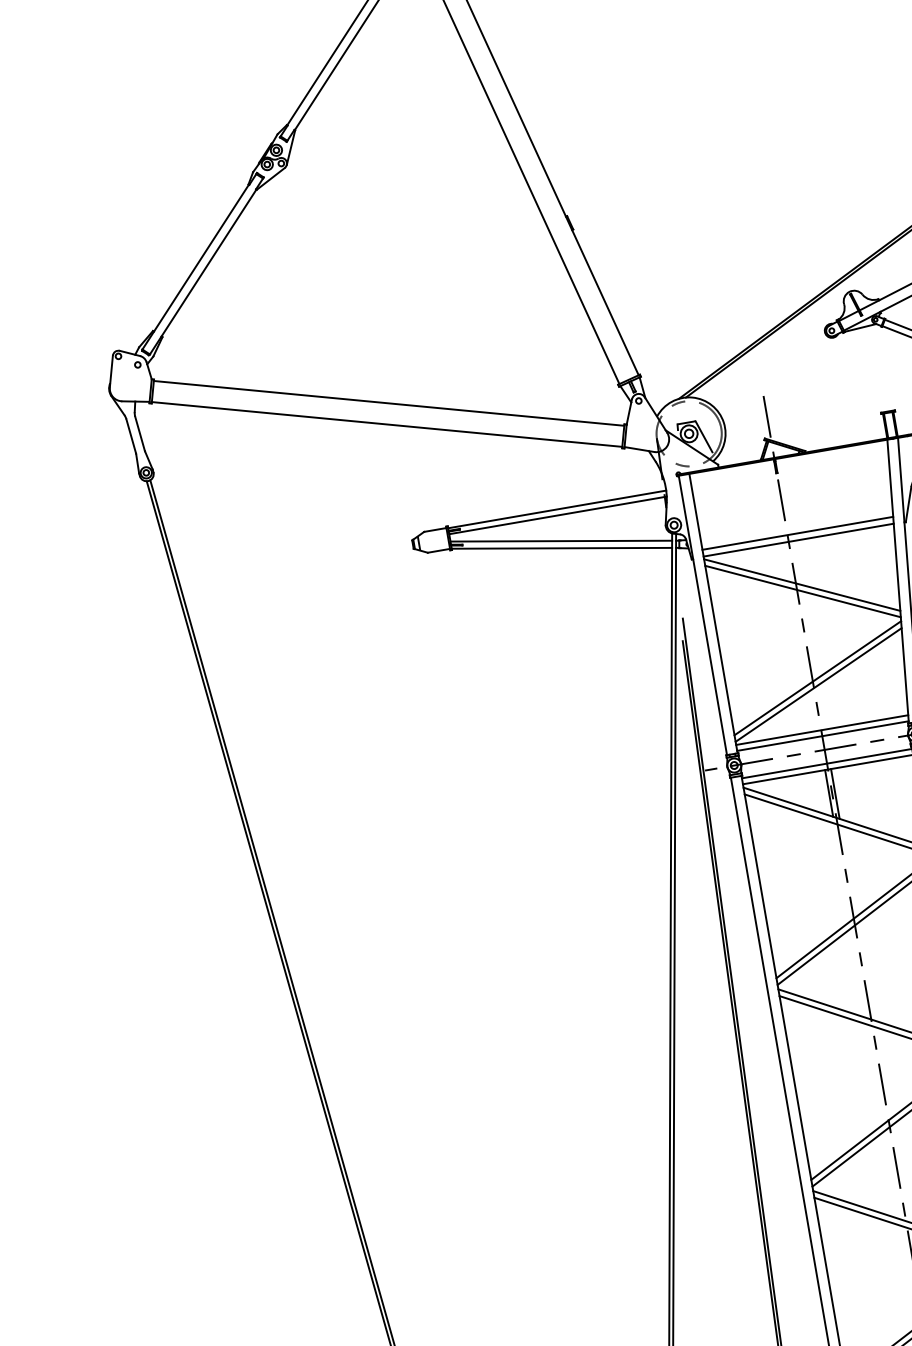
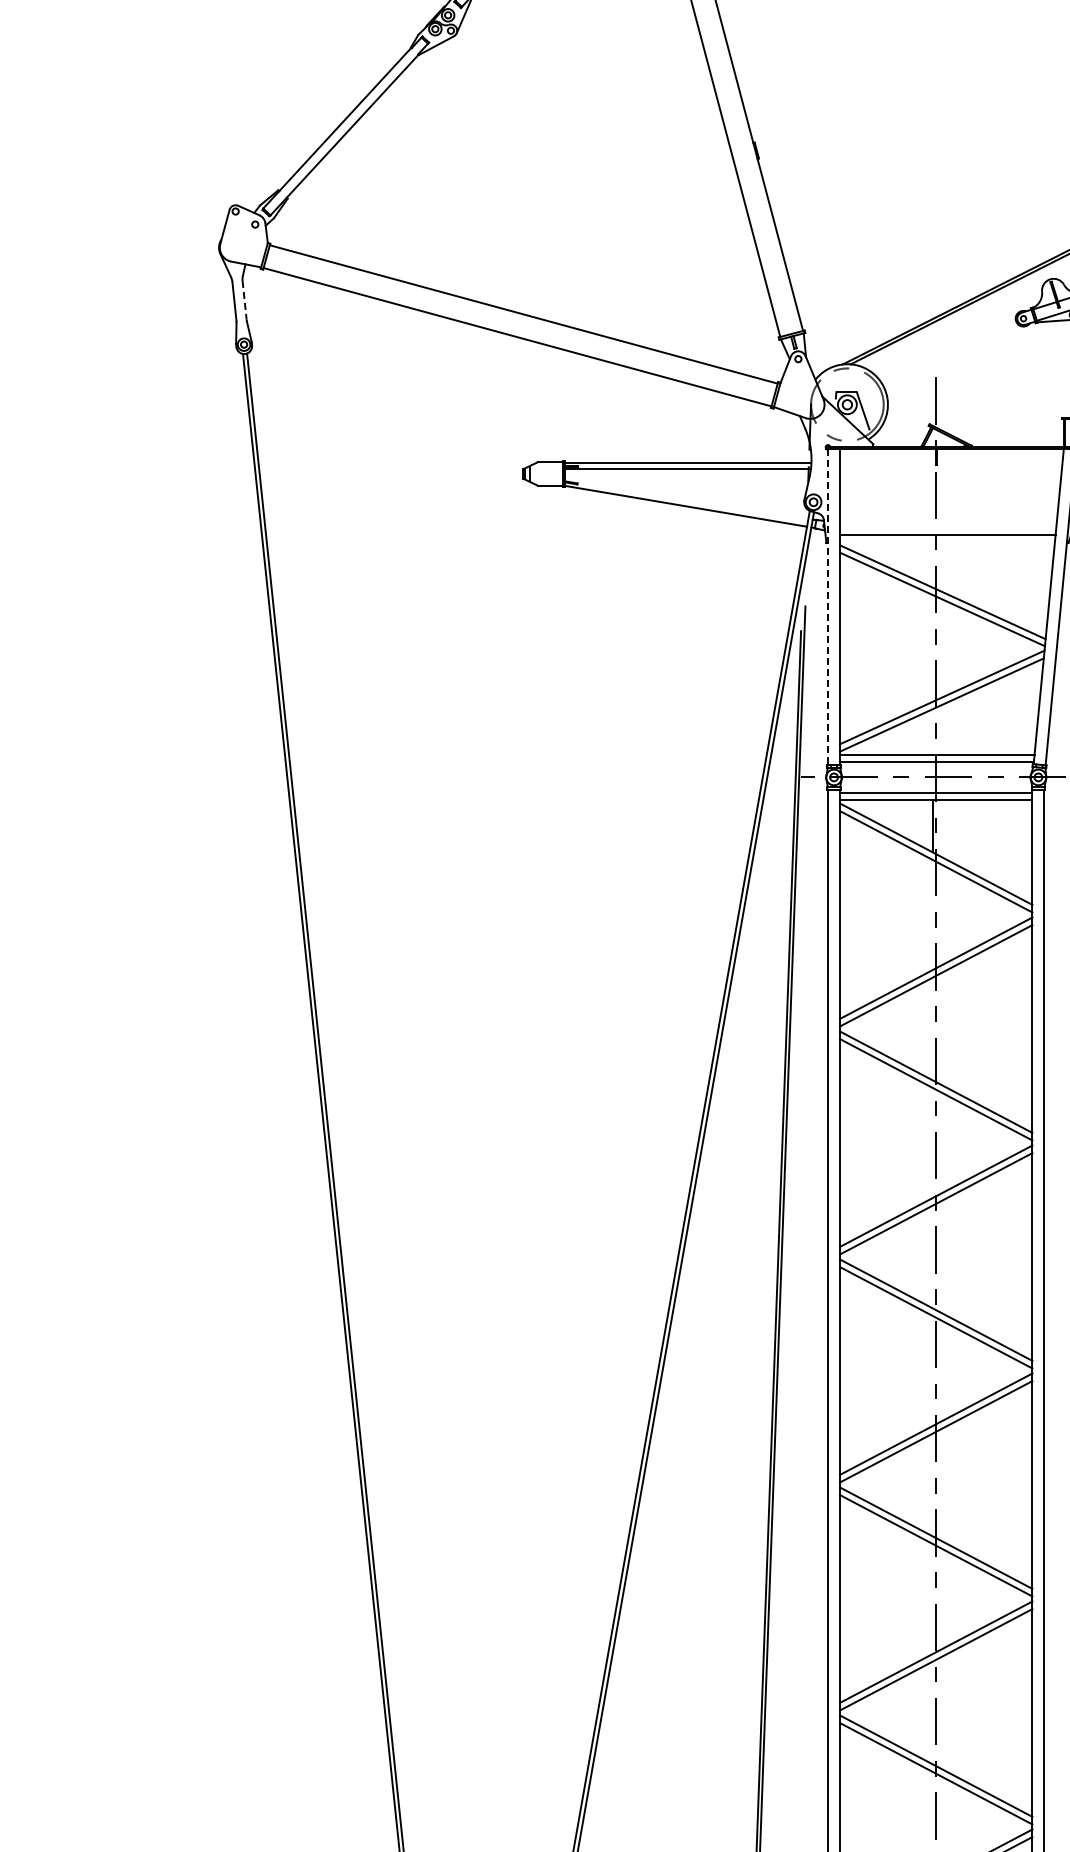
line: (139, 433) -> (244, 300), solid -> dashed
line: (560, 540) -> (686, 497), removed
line: (798, 540) -> (947, 542), removed
line: (703, 615) -> (828, 606), solid -> dashed
line: (835, 793) -> (939, 827), removed

